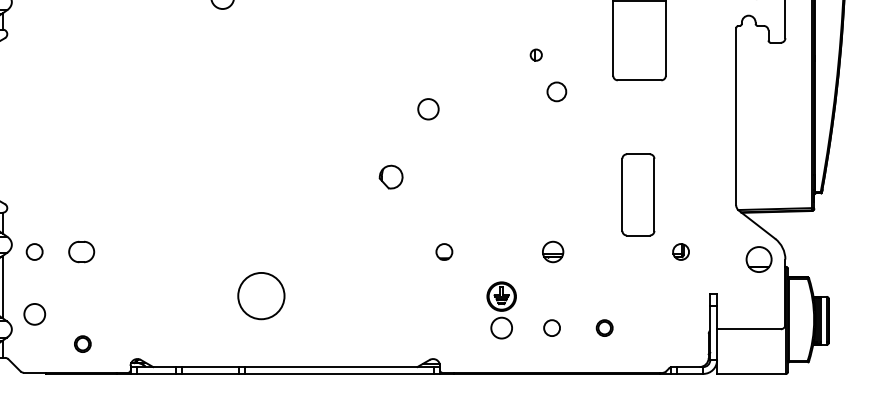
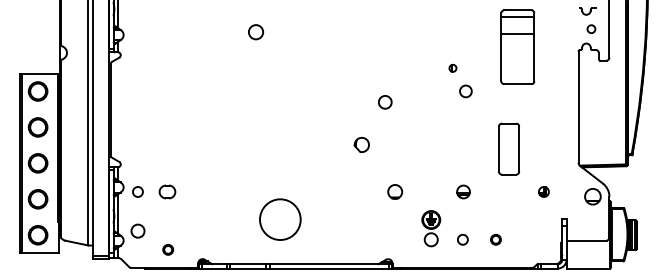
part: (637, 193) -> (508, 148), moved
circle: (444, 251) -> (395, 191), size x1.4
circle: (260, 295) -> (279, 219), size x1.4

